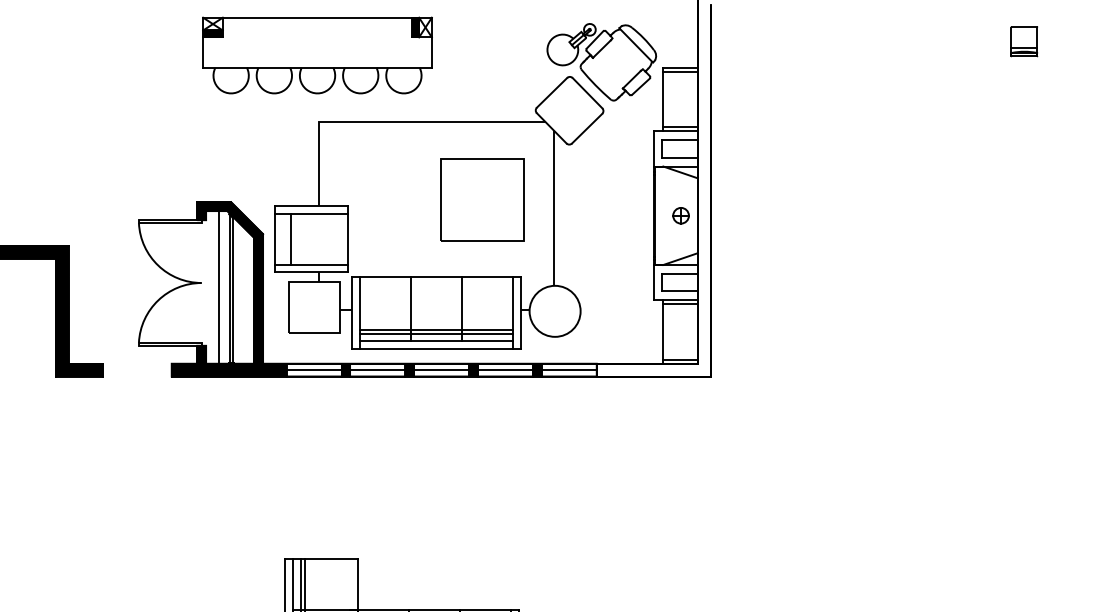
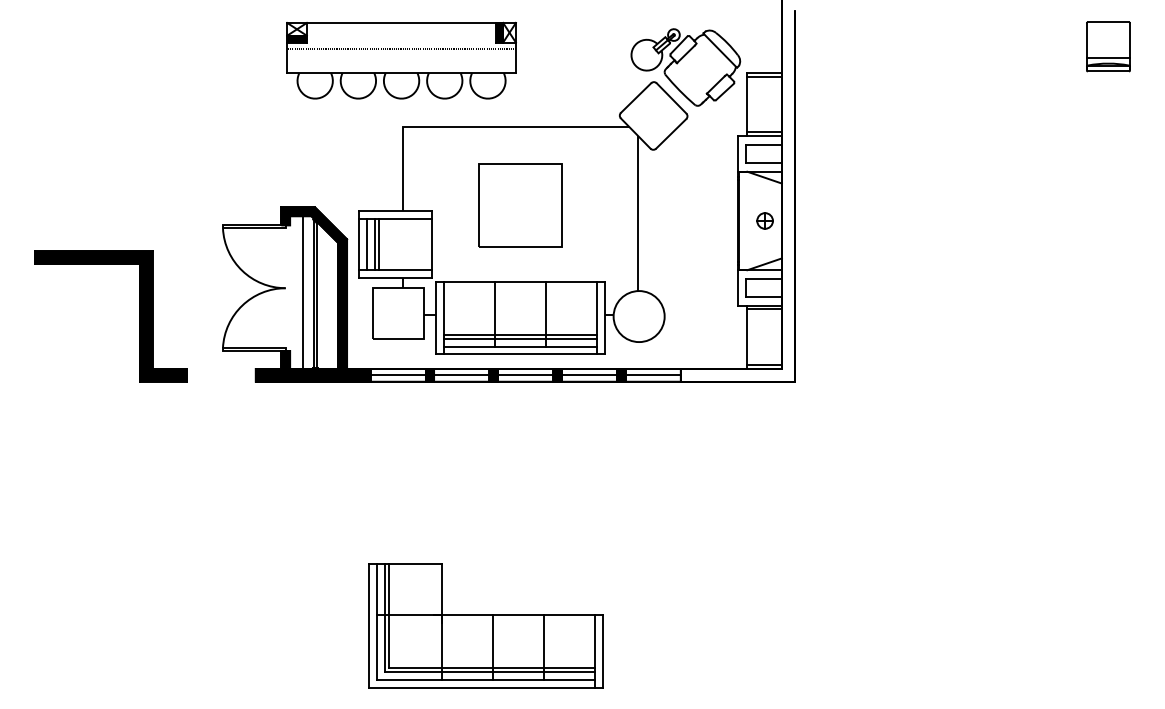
part: (1024, 41) -> (1108, 46), size x1.67
line: (317, 44) -> (401, 49), added
part: (482, 200) -> (520, 205), moved
line: (283, 238) -> (367, 243), added
line: (294, 238) -> (378, 243), added

